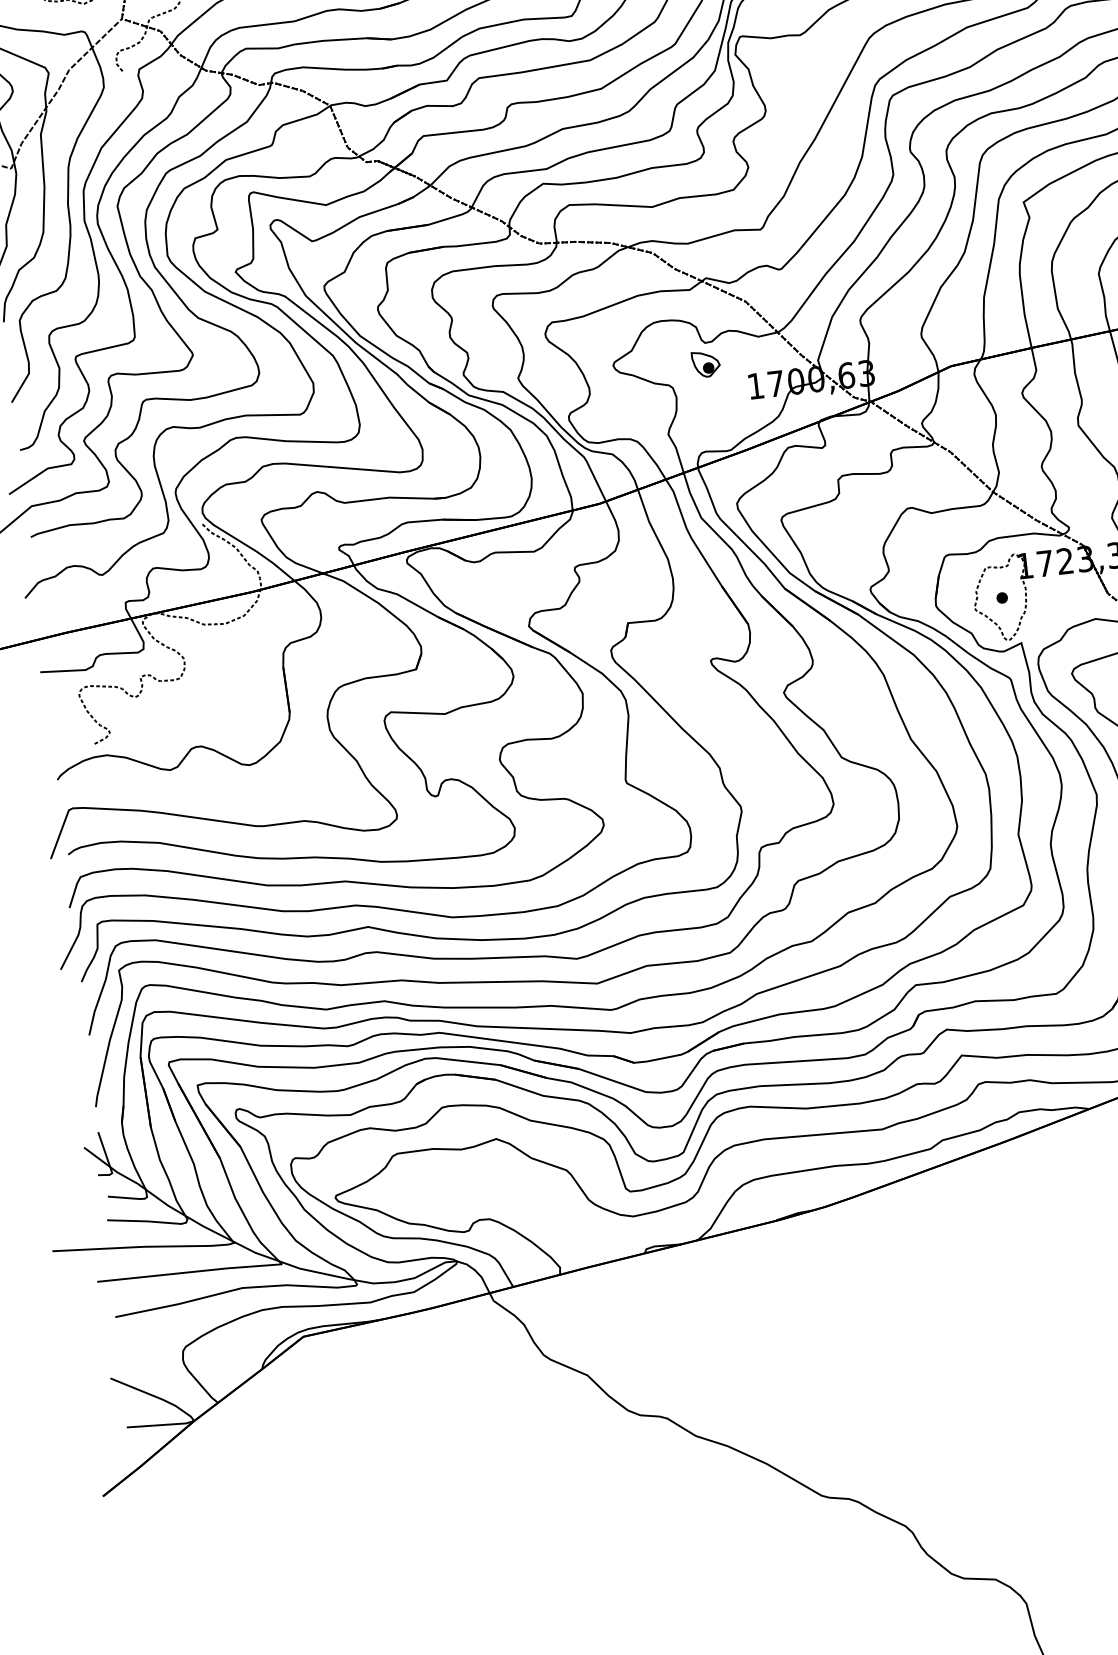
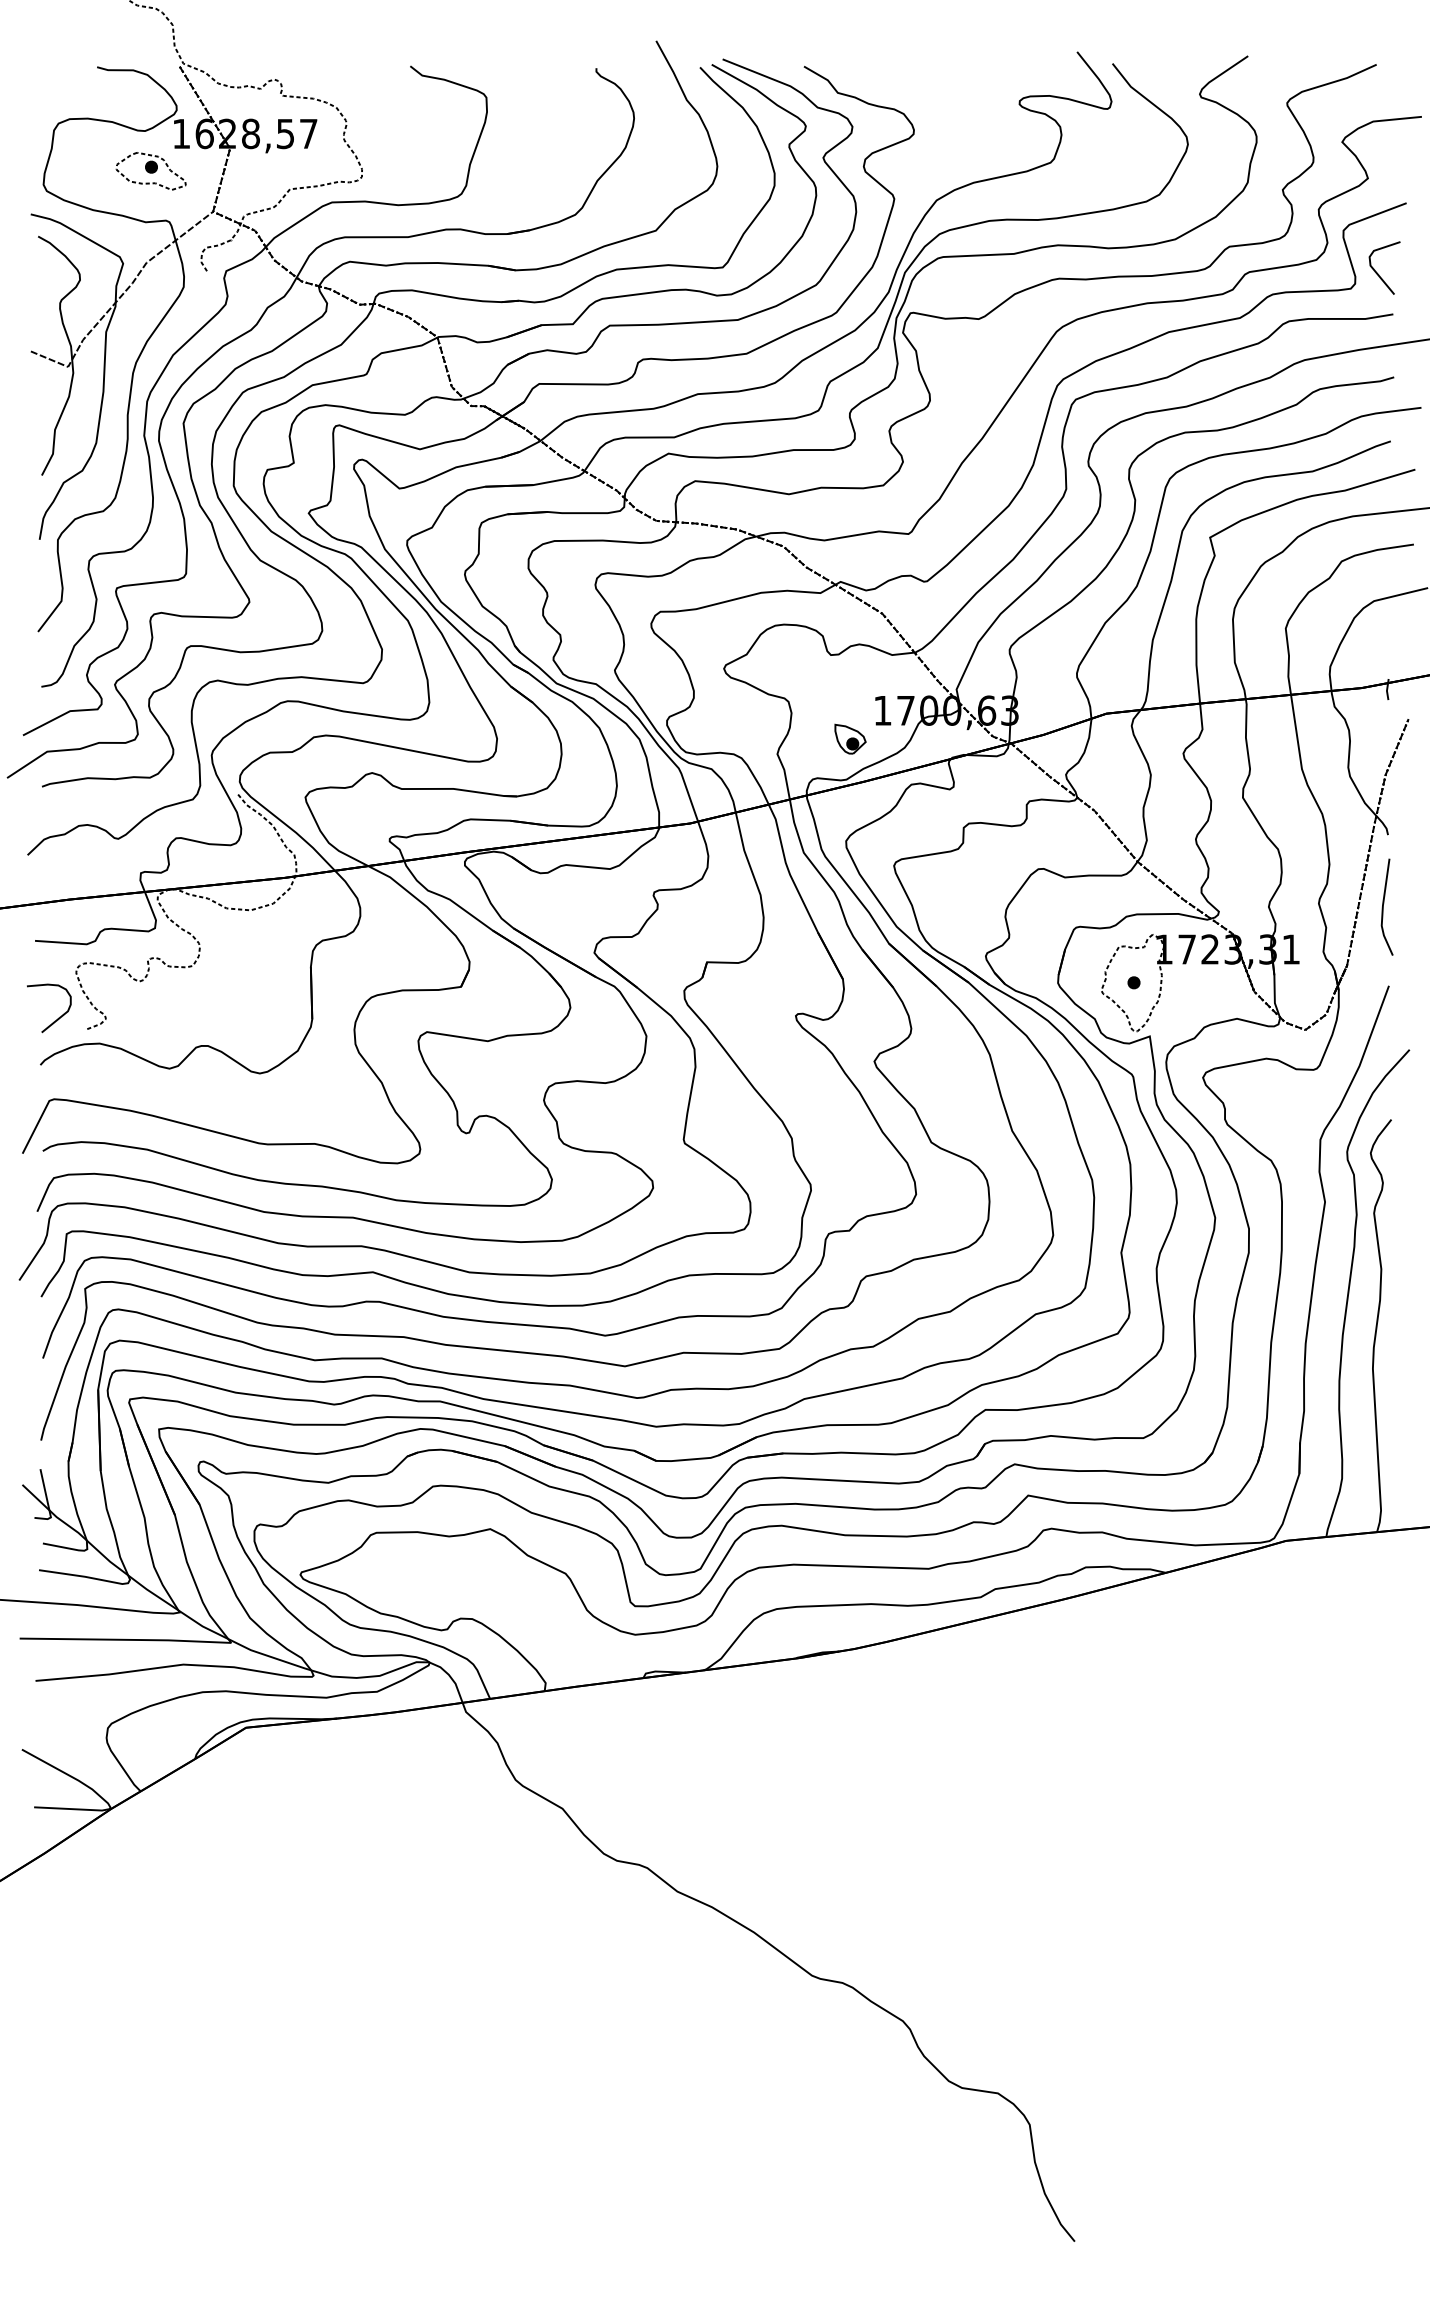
part: (706, 363) -> (850, 738), moved
curve: (68, 736) -> (58, 1017), added

